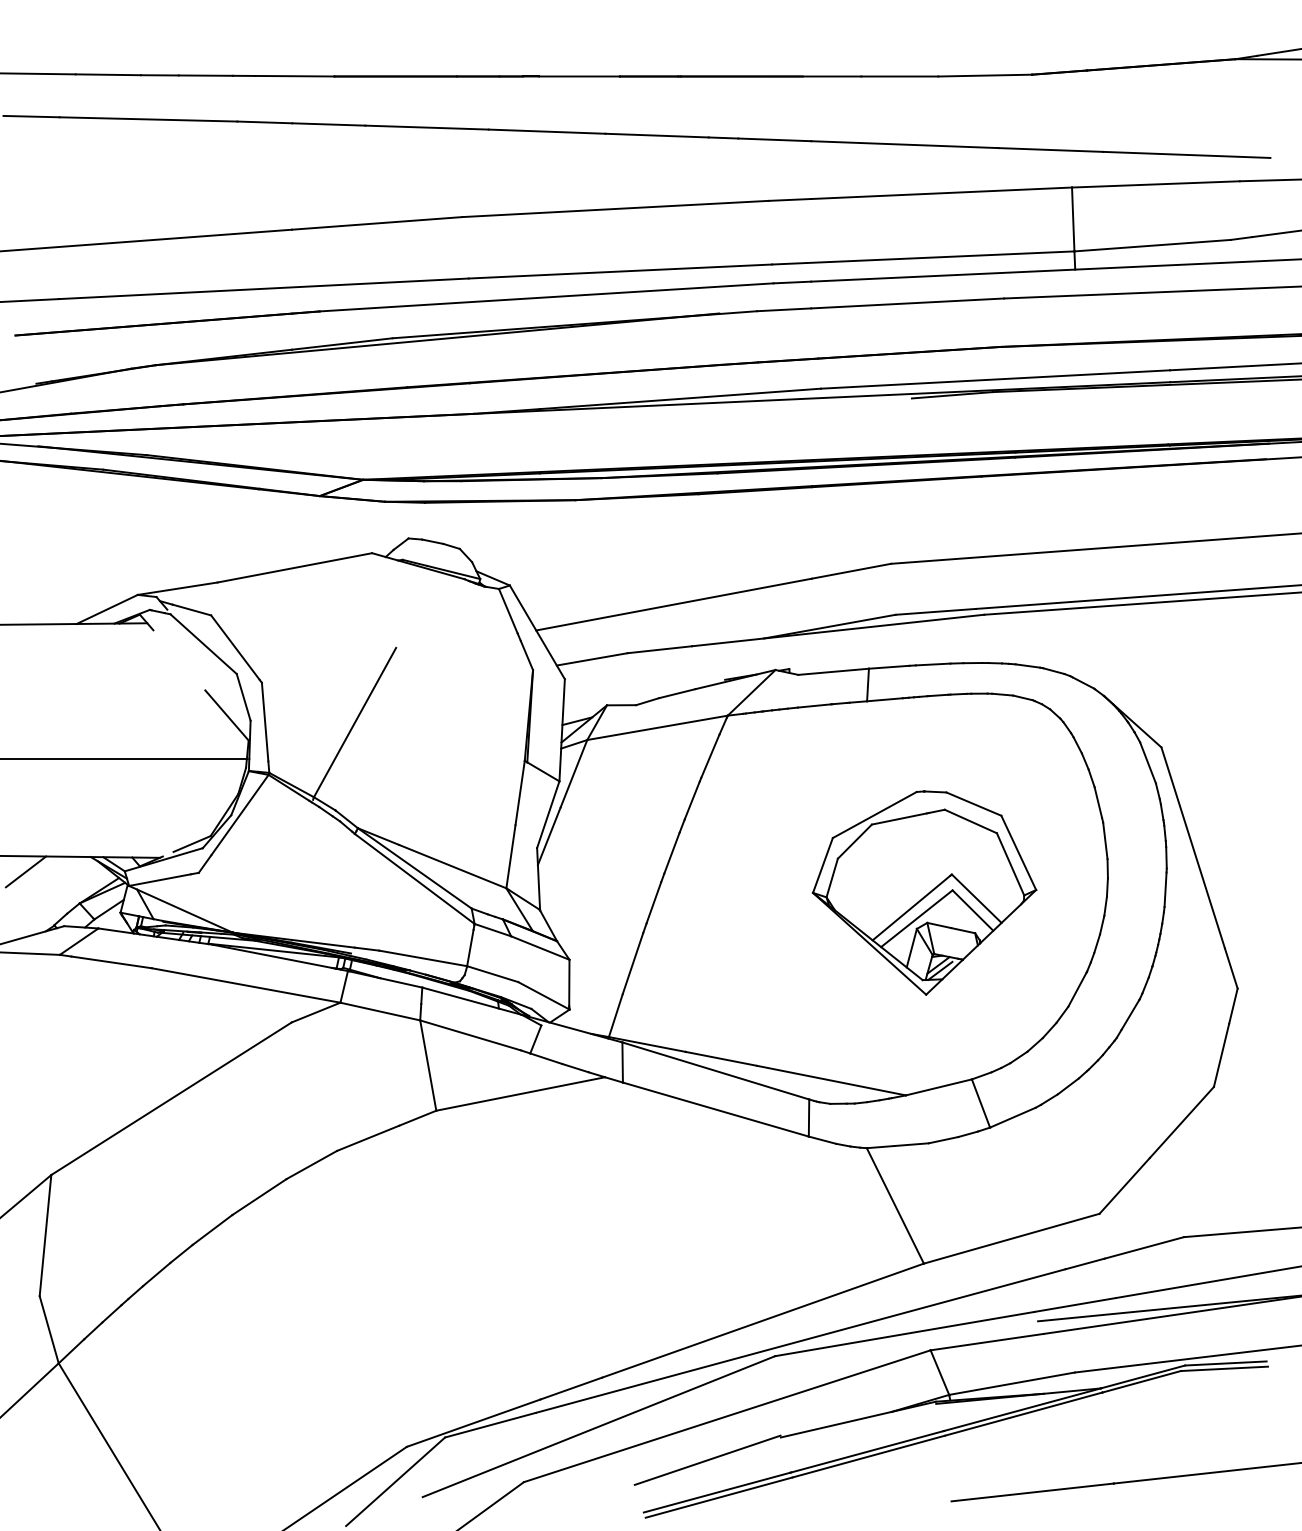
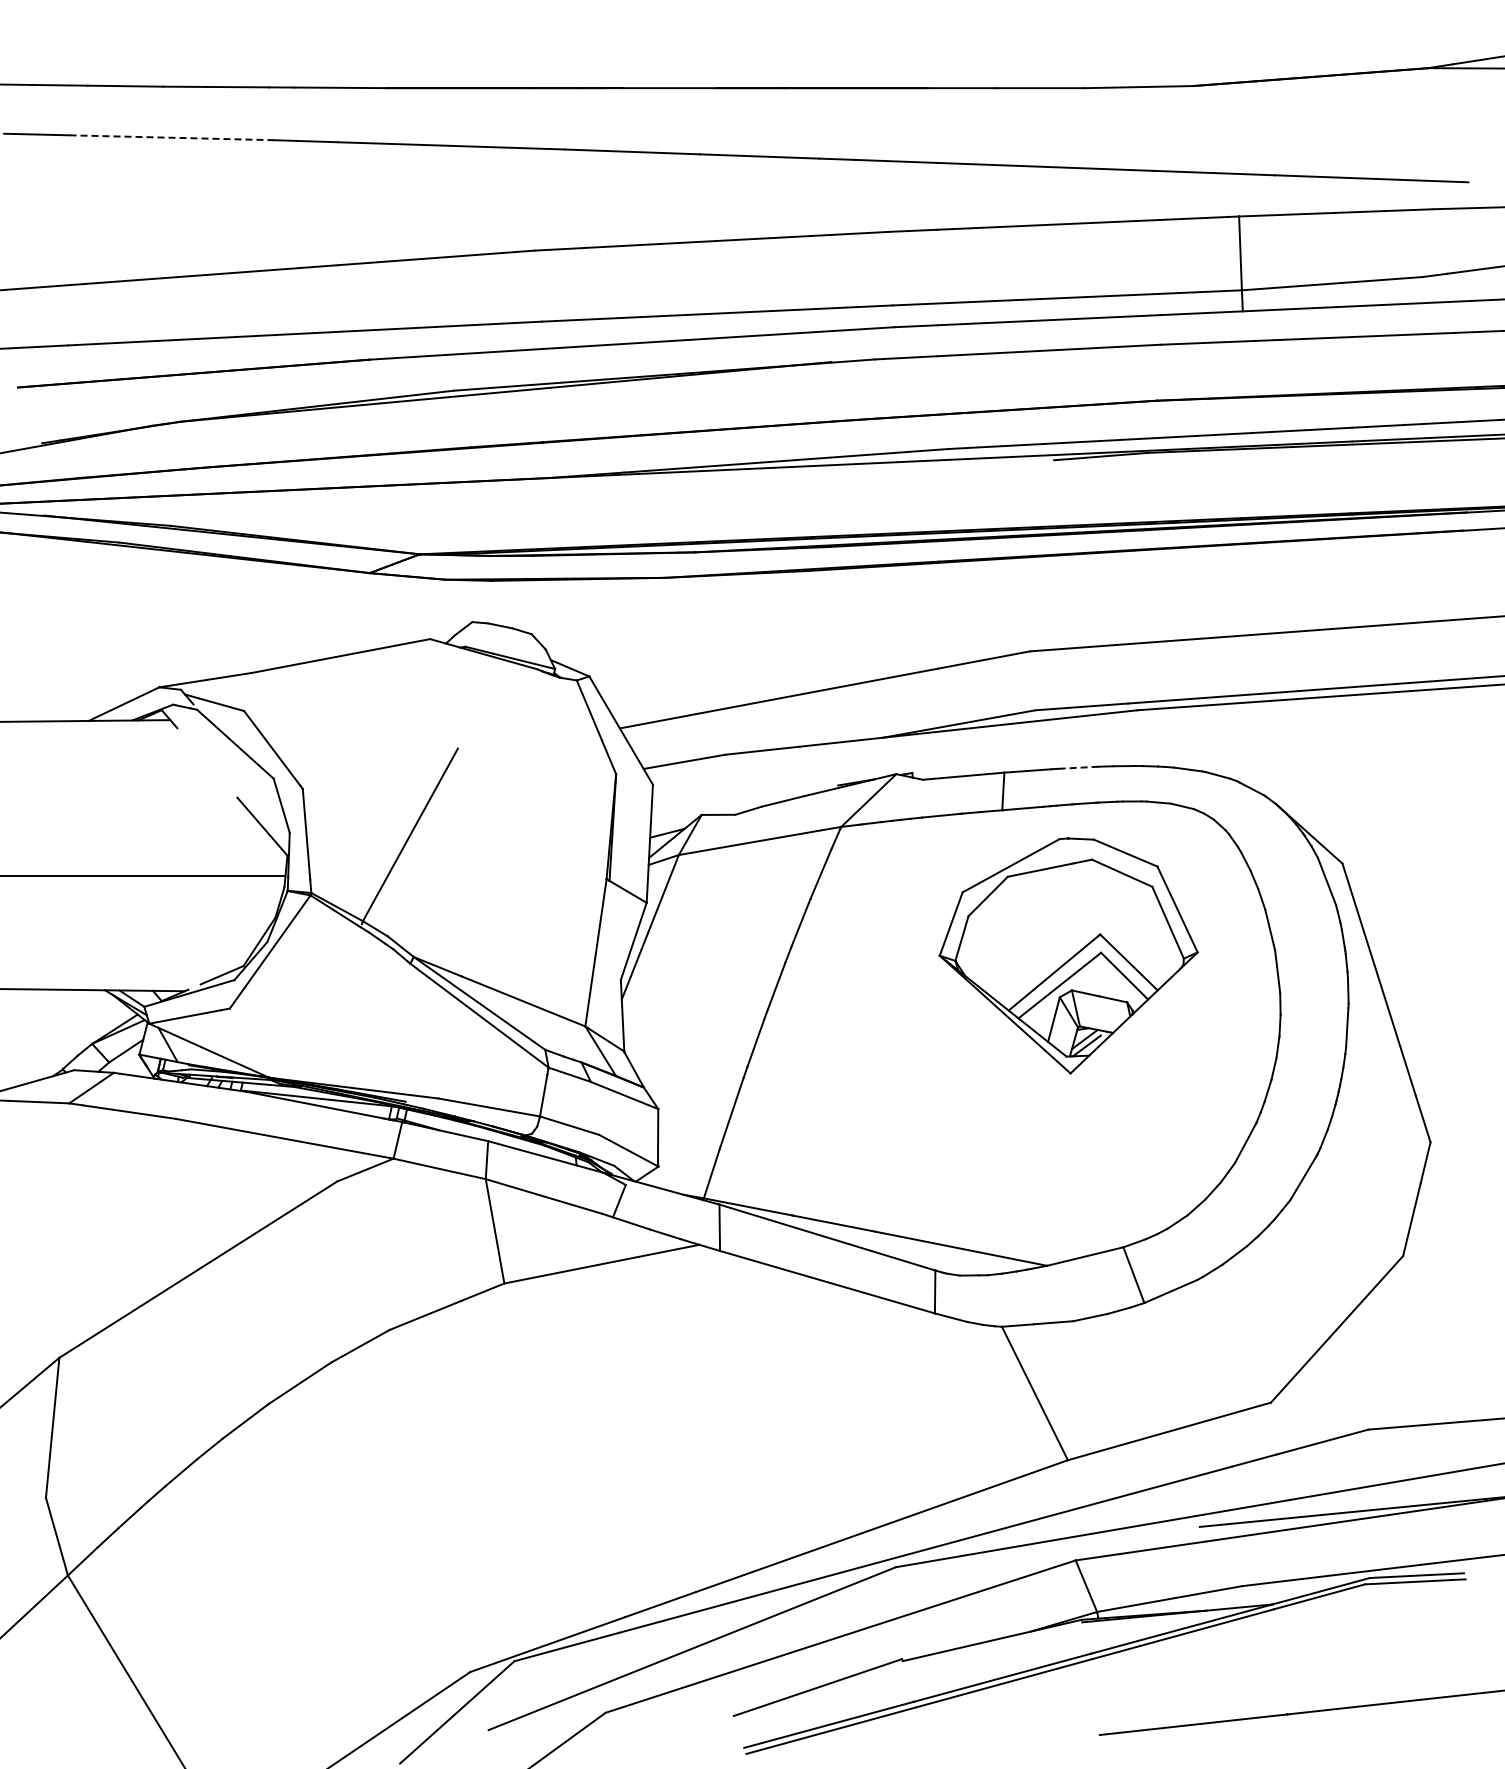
line: (148, 119) -> (171, 137), solid -> dashed
line: (933, 664) -> (1078, 767), solid -> dashed
line: (25, 871) -> (29, 1007), removed
part: (924, 892) -> (1068, 955), moved

